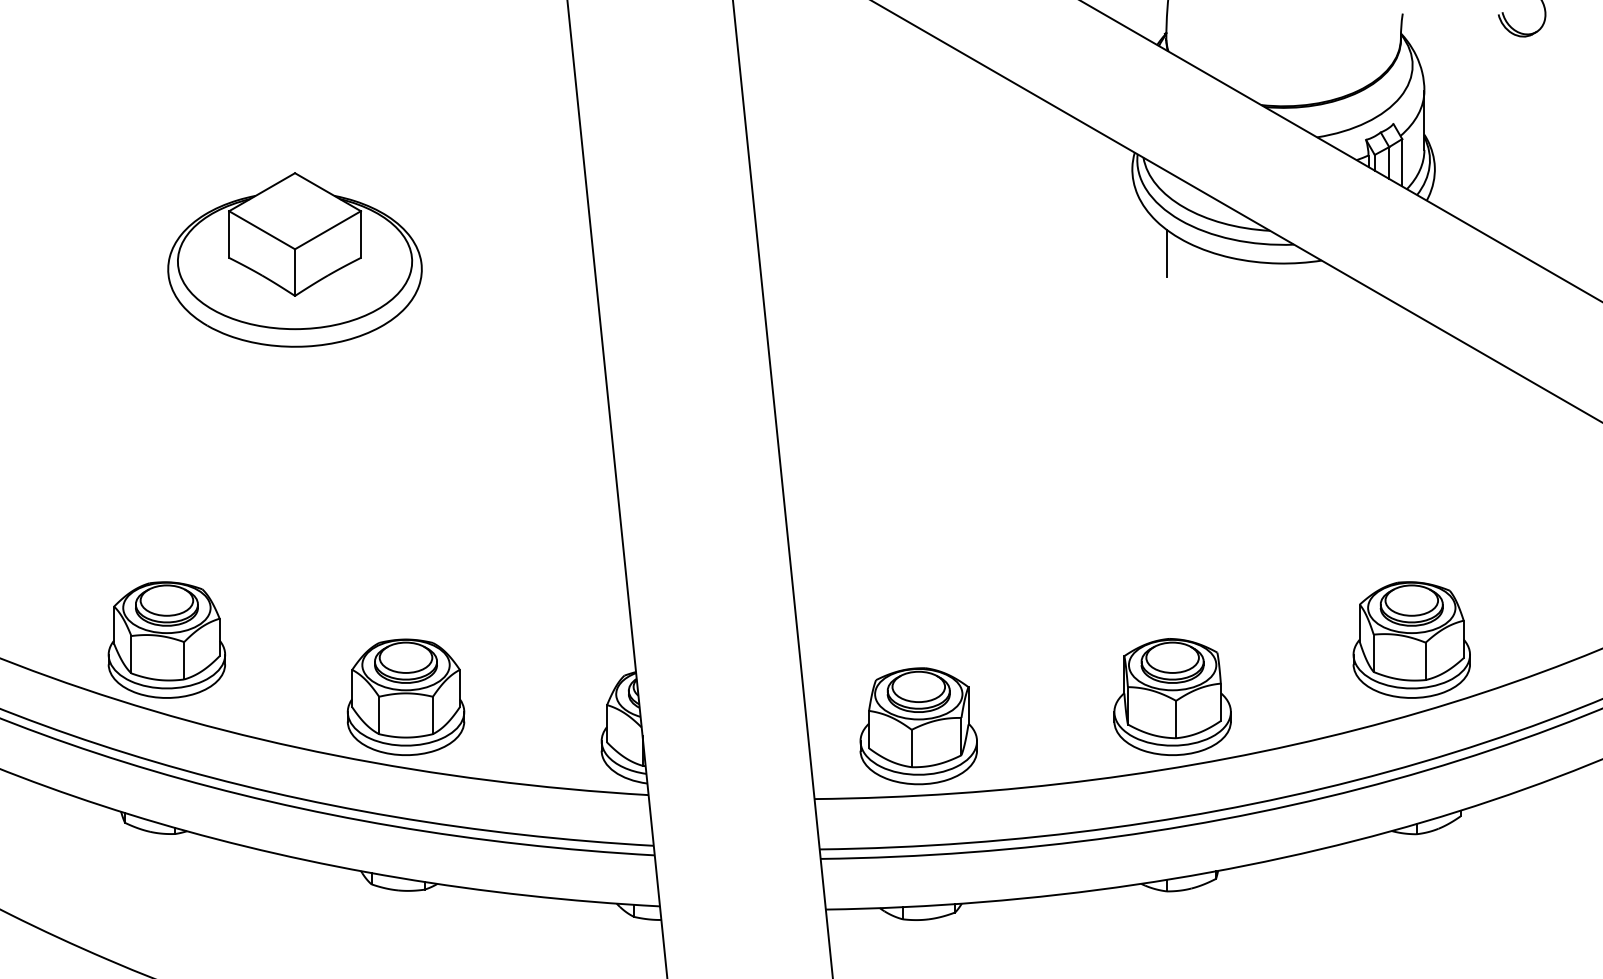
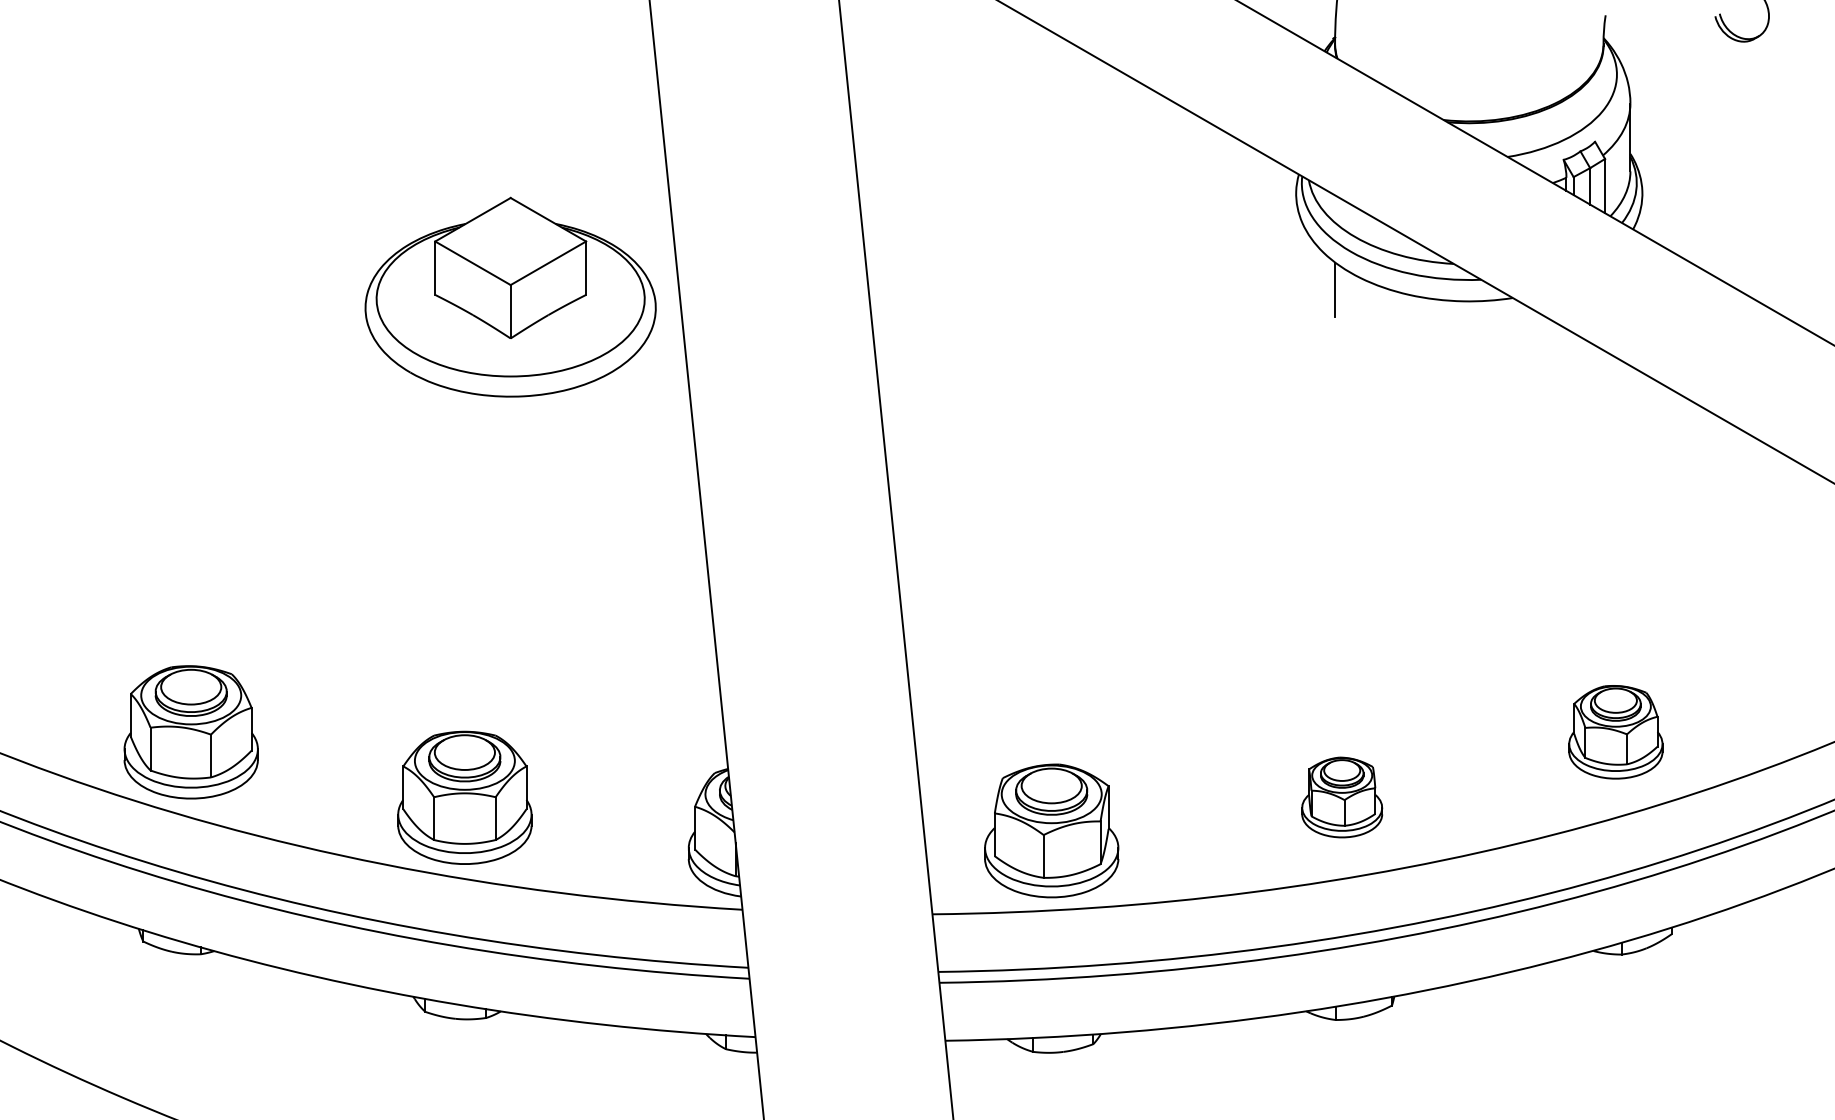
part: (294, 259) -> (510, 296), moved
part: (1411, 639) -> (1615, 731), size x0.7
part: (1172, 696) -> (1342, 796), size x0.6

